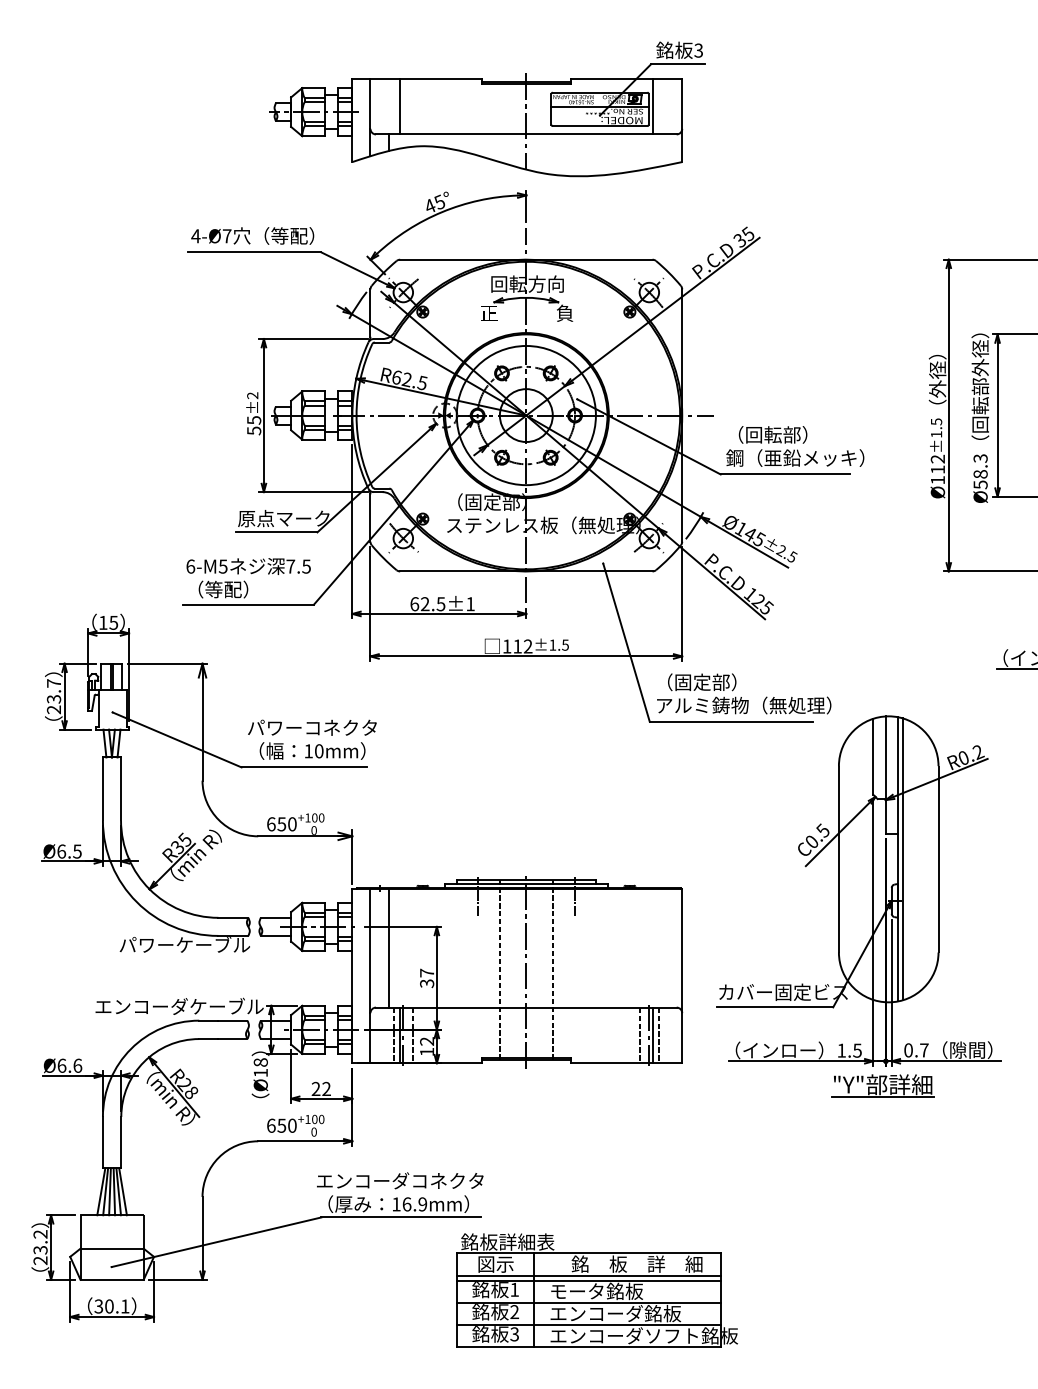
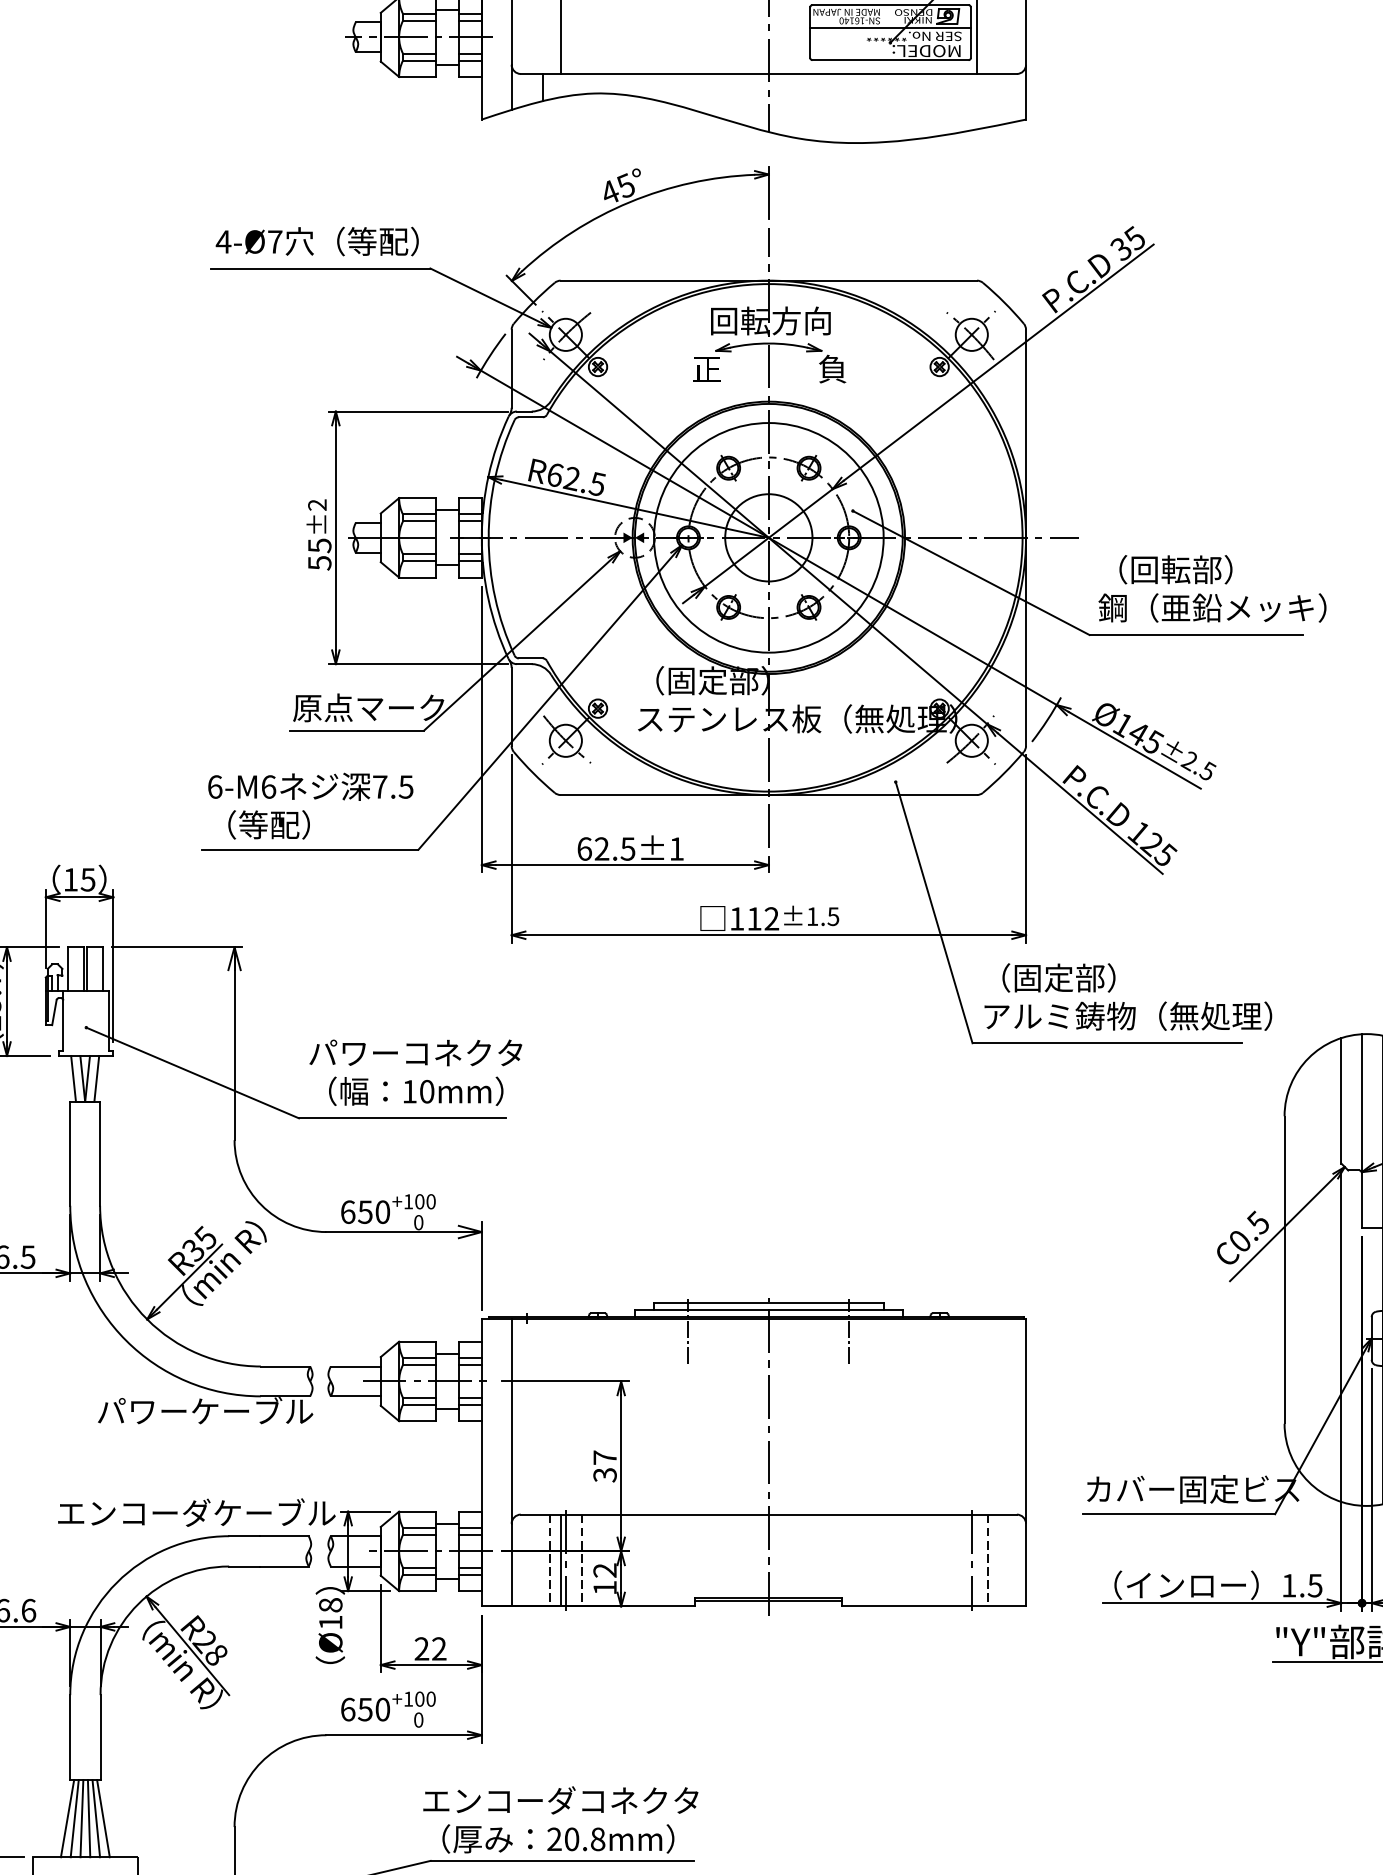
text: (222, 566) -> (267, 786), 6-M5 -> 6-M6
line: (389, 948) -> (543, 1417), removed
line: (499, 969) -> (724, 1451), removed
line: (552, 969) -> (811, 1451), removed
line: (639, 1035) -> (955, 1560), removed
line: (652, 1035) -> (976, 1560), removed
text: (409, 1204) -> (576, 1839), 16.9mm -> 20.8mm

